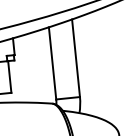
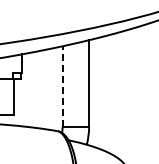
line: (52, 63) -> (62, 86), solid -> dashed

